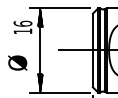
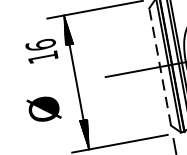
line: (92, 50) -> (159, 67), solid -> dashed

